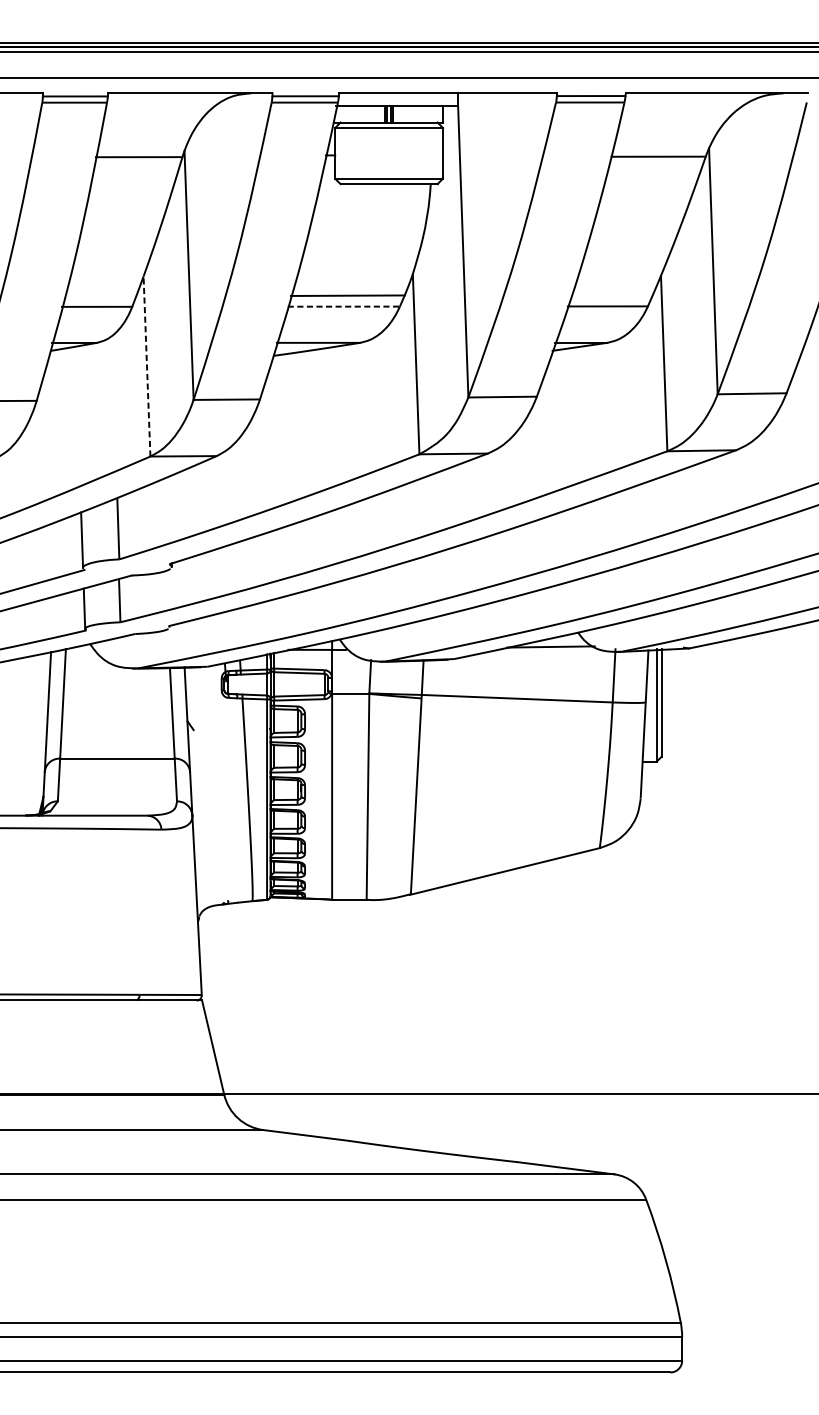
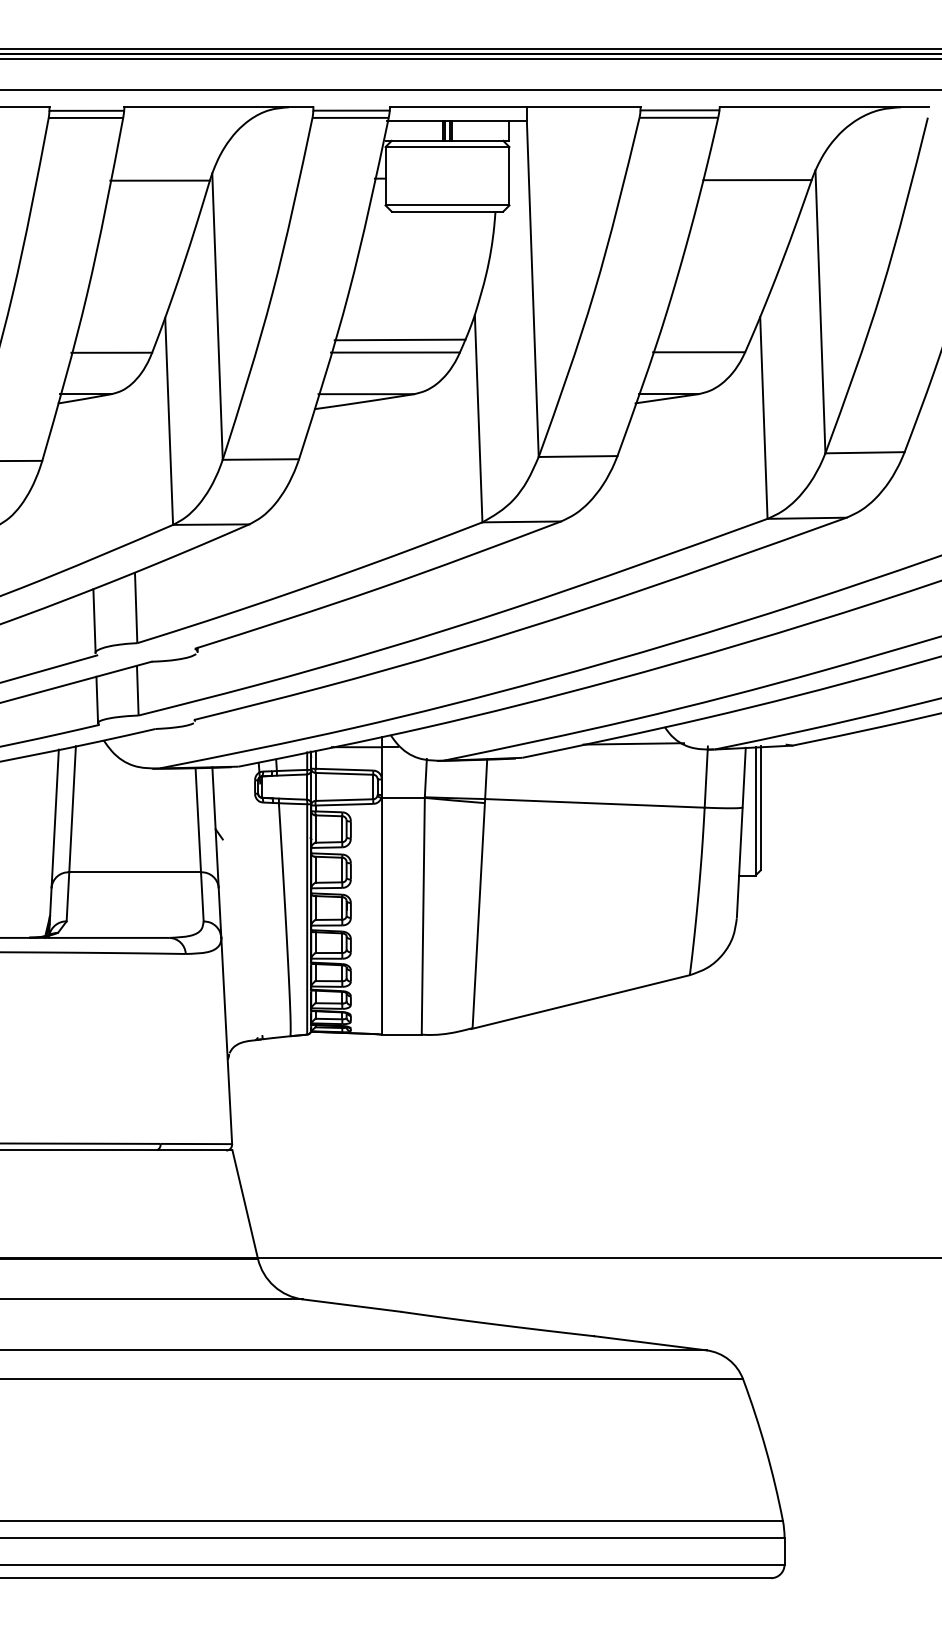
line: (343, 306) -> (395, 352), dashed -> solid
line: (147, 366) -> (169, 421), dashed -> solid

